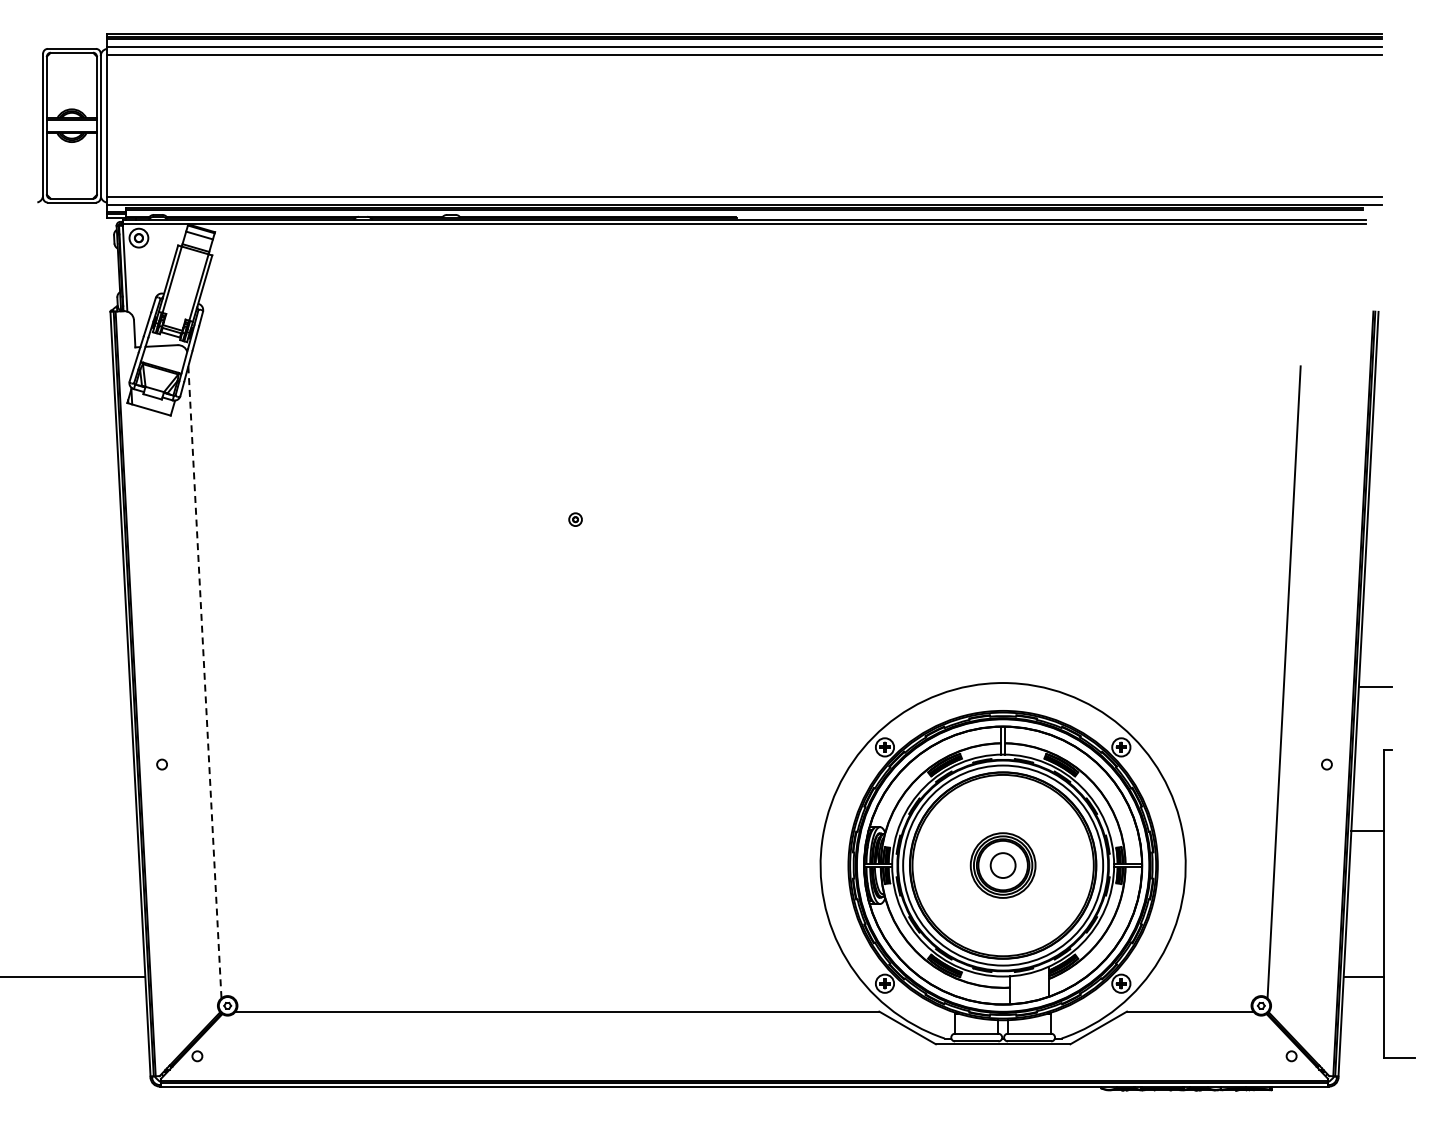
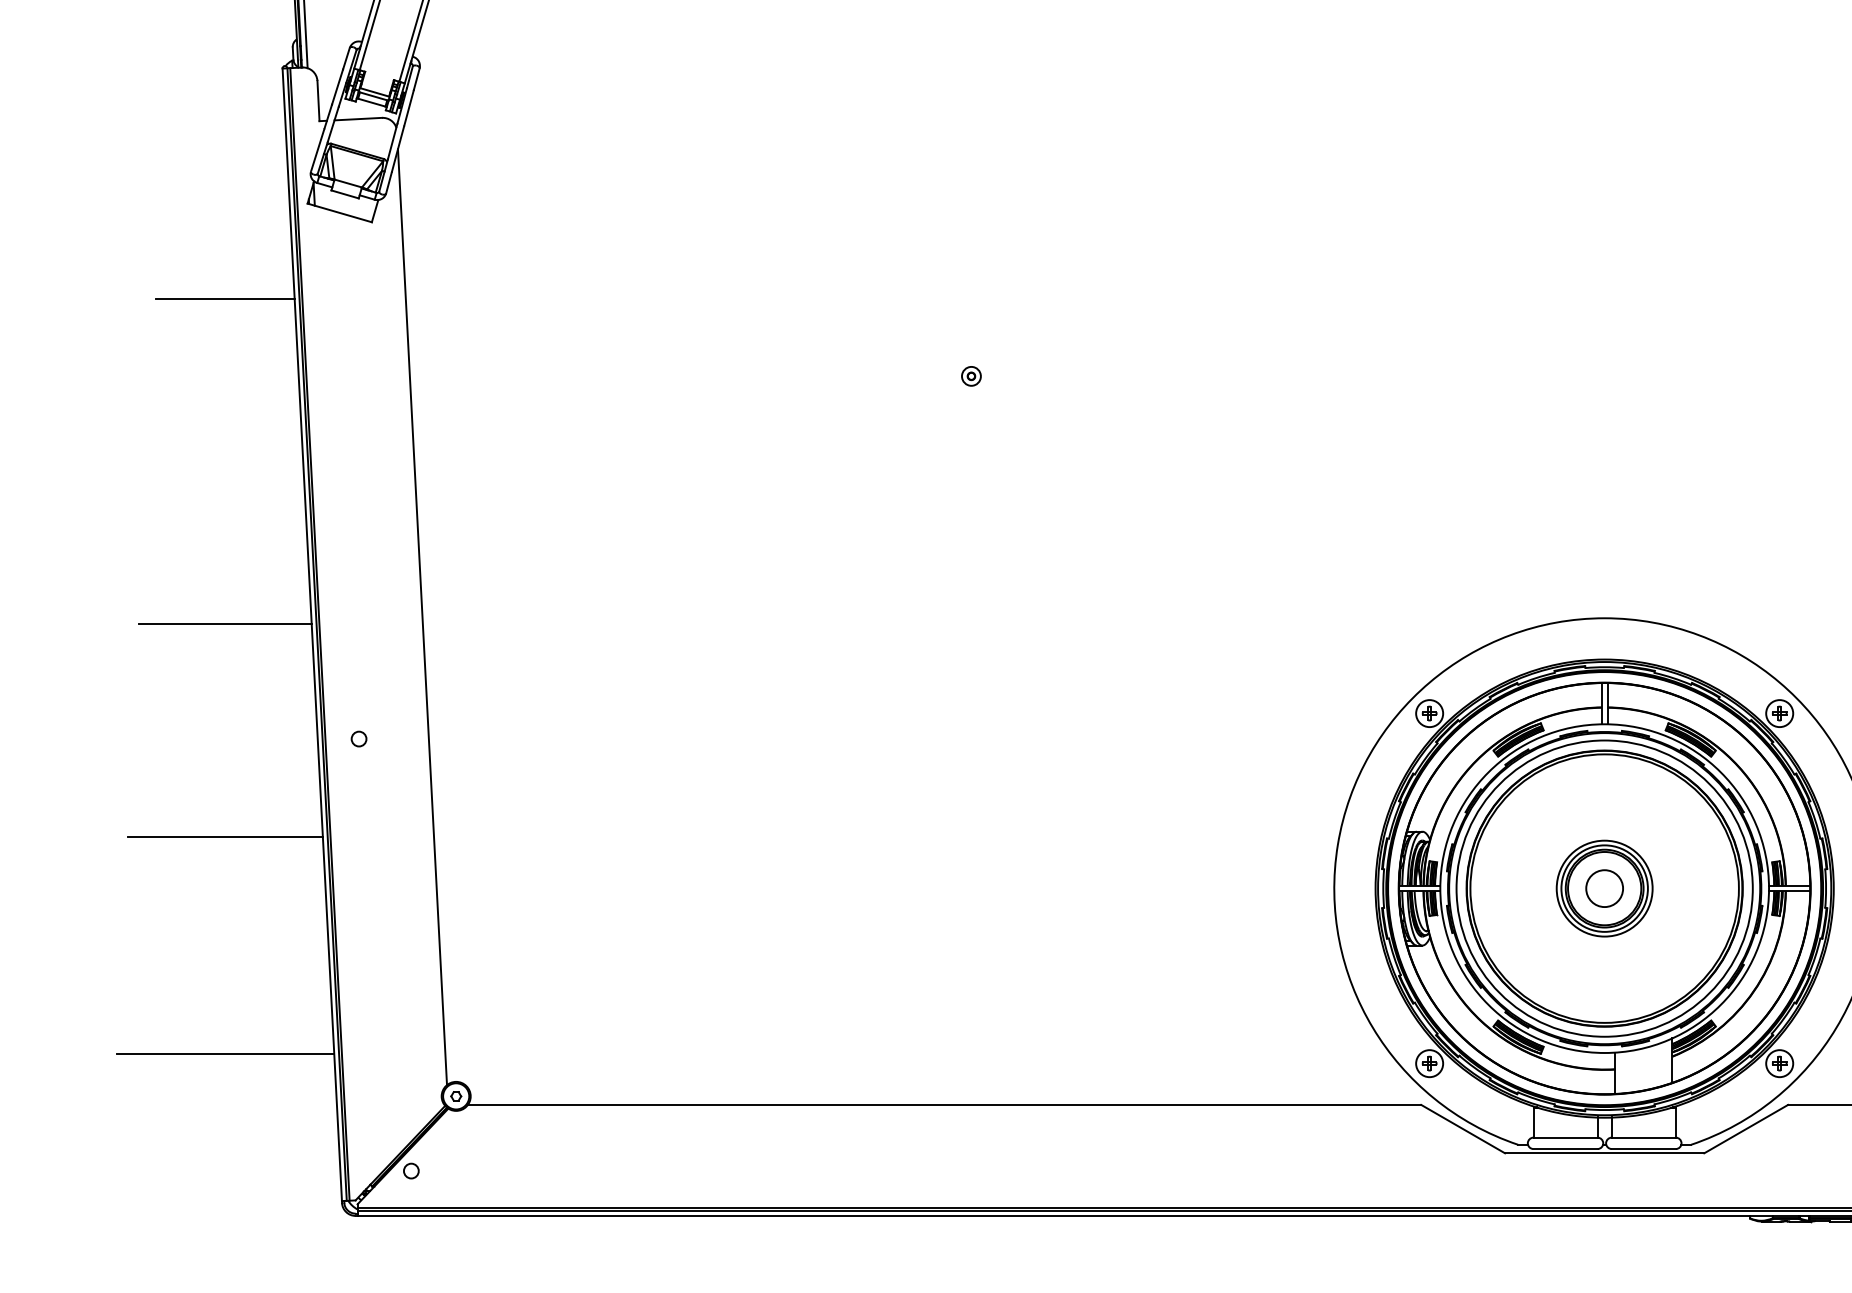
line: (71, 467) -> (224, 299), added
line: (204, 682) -> (421, 617), dashed -> solid
line: (71, 687) -> (224, 624), added
line: (71, 830) -> (224, 836), added

